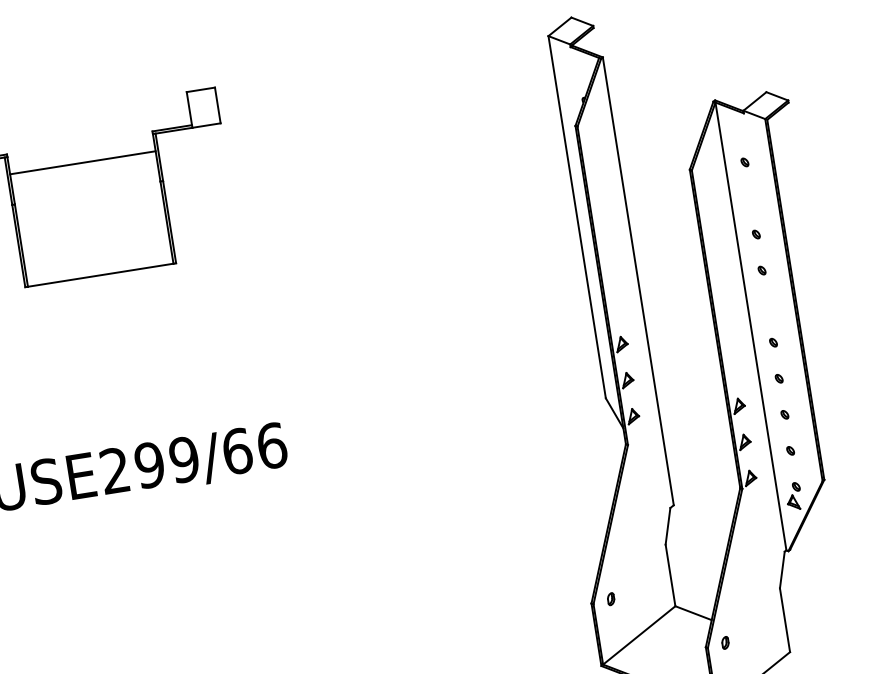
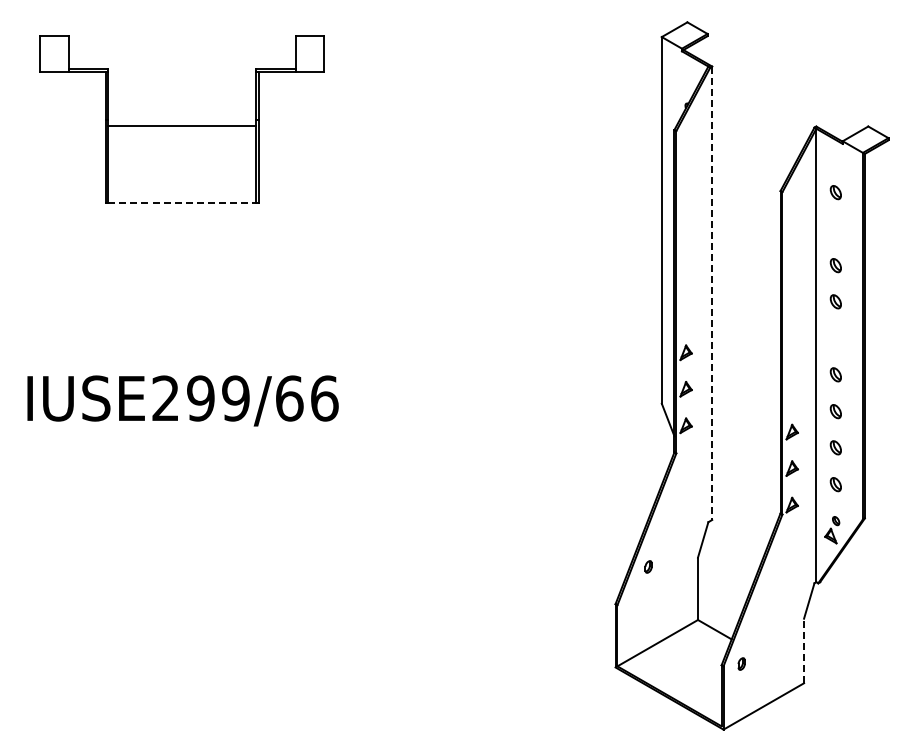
part: (745, 162) -> (836, 192), size x1.6
line: (82, 163) -> (181, 126), moved
part: (756, 234) -> (836, 265), size x1.6
part: (762, 270) -> (836, 302), size x1.6
line: (101, 275) -> (182, 203), solid -> dashed
line: (638, 281) -> (712, 293), solid -> dashed
part: (773, 343) -> (836, 375), size x1.6
part: (779, 378) -> (836, 411), size x1.6
part: (785, 415) -> (836, 448), size x1.6
part: (791, 450) -> (836, 484), size x1.6
part: (610, 598) -> (648, 566), moved
line: (785, 619) -> (804, 650), solid -> dashed

